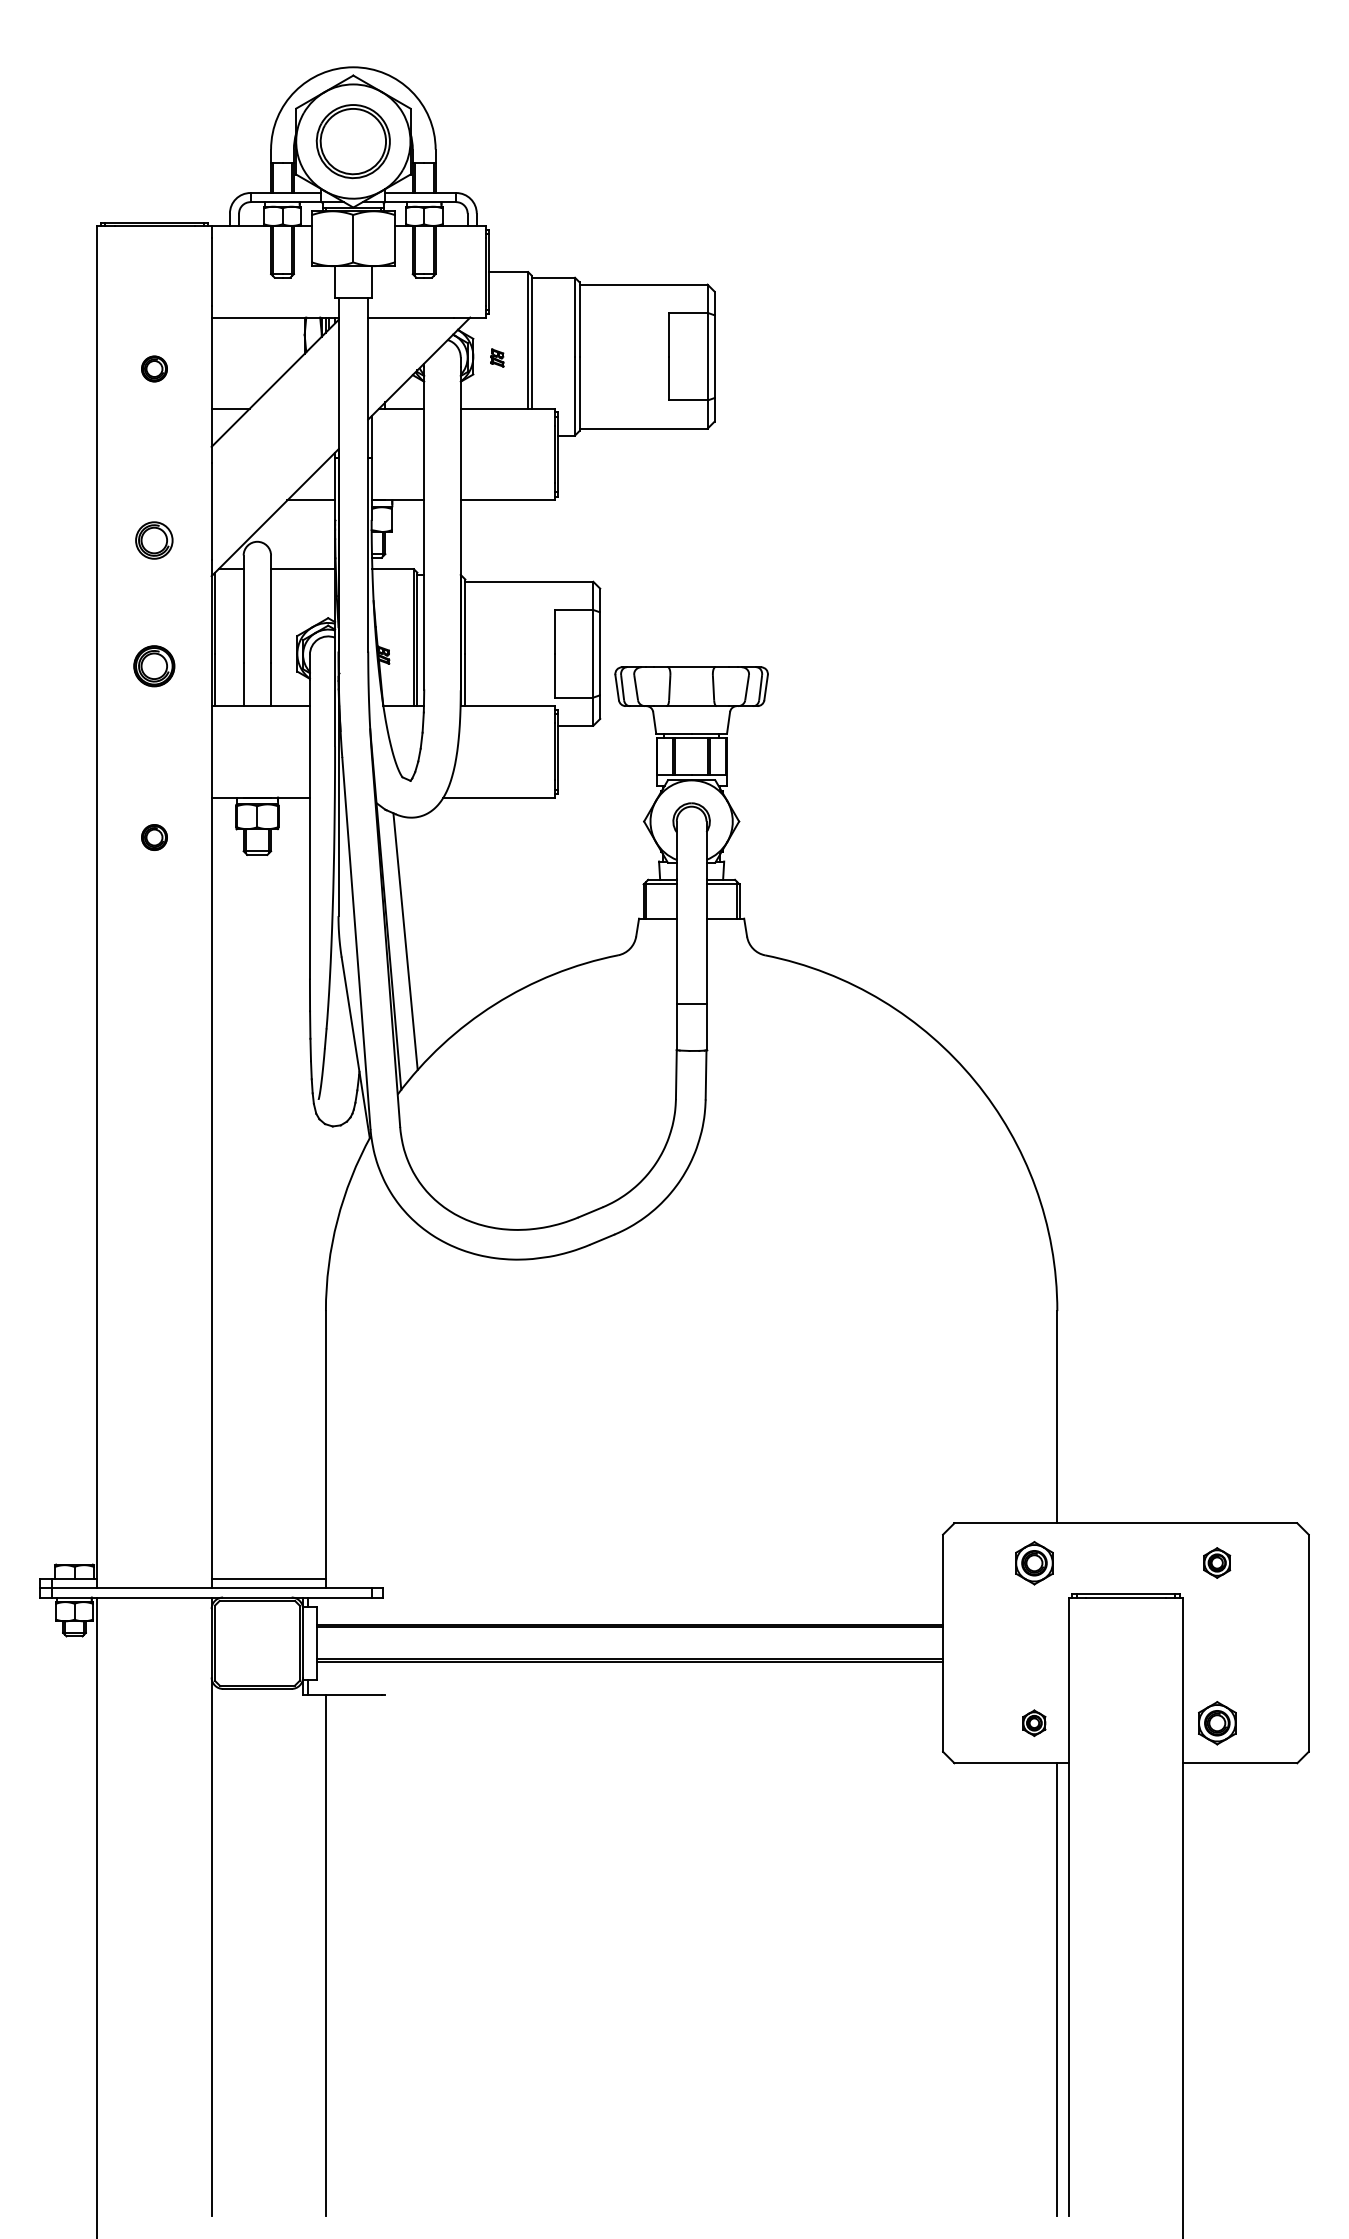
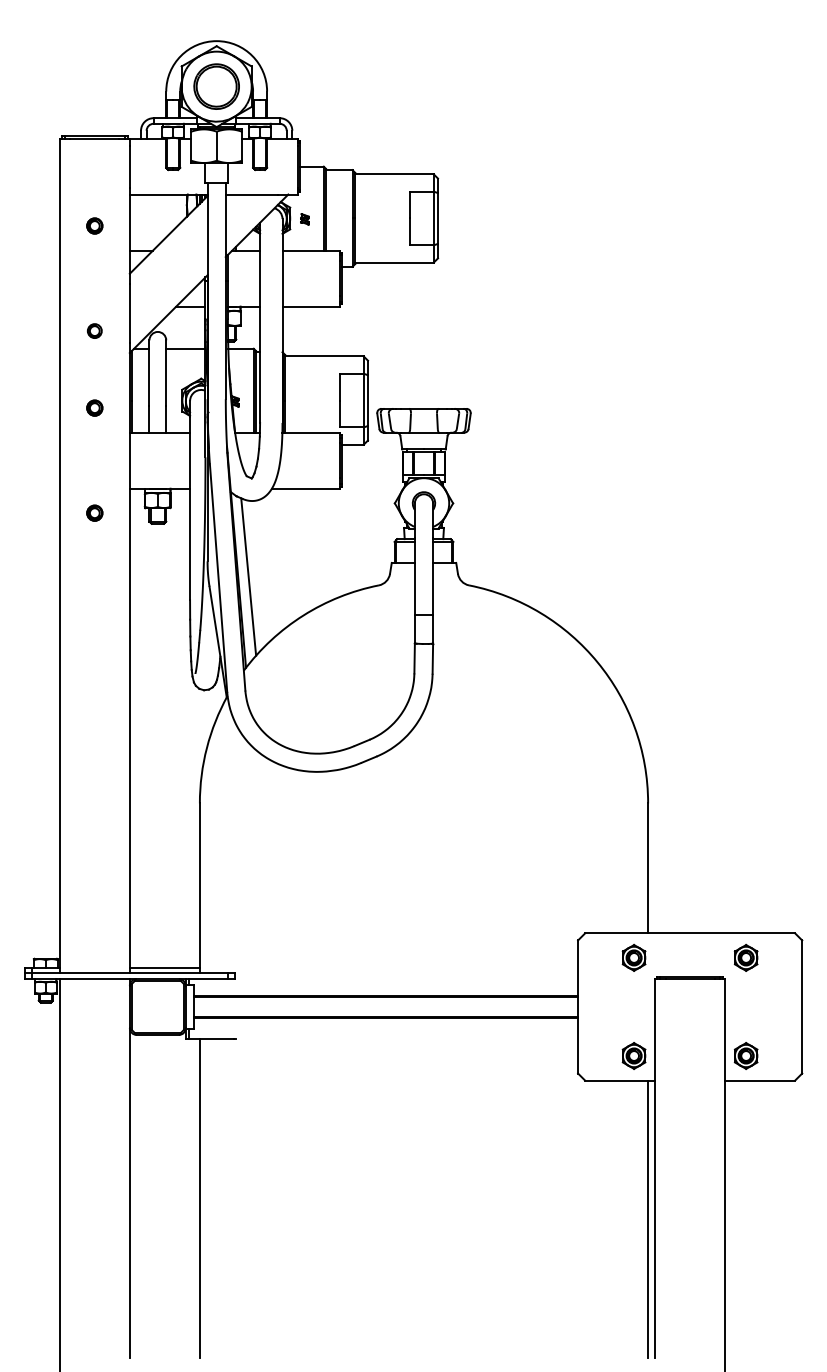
part: (153, 539) -> (94, 330), size x0.62
part: (153, 665) -> (94, 407), size x0.62
part: (1216, 1562) -> (745, 957), size x1.43
part: (1033, 1722) -> (633, 1055), size x1.67

